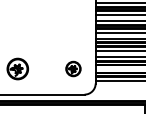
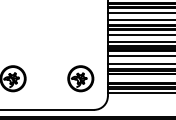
part: (73, 68) -> (80, 78), size x1.43

